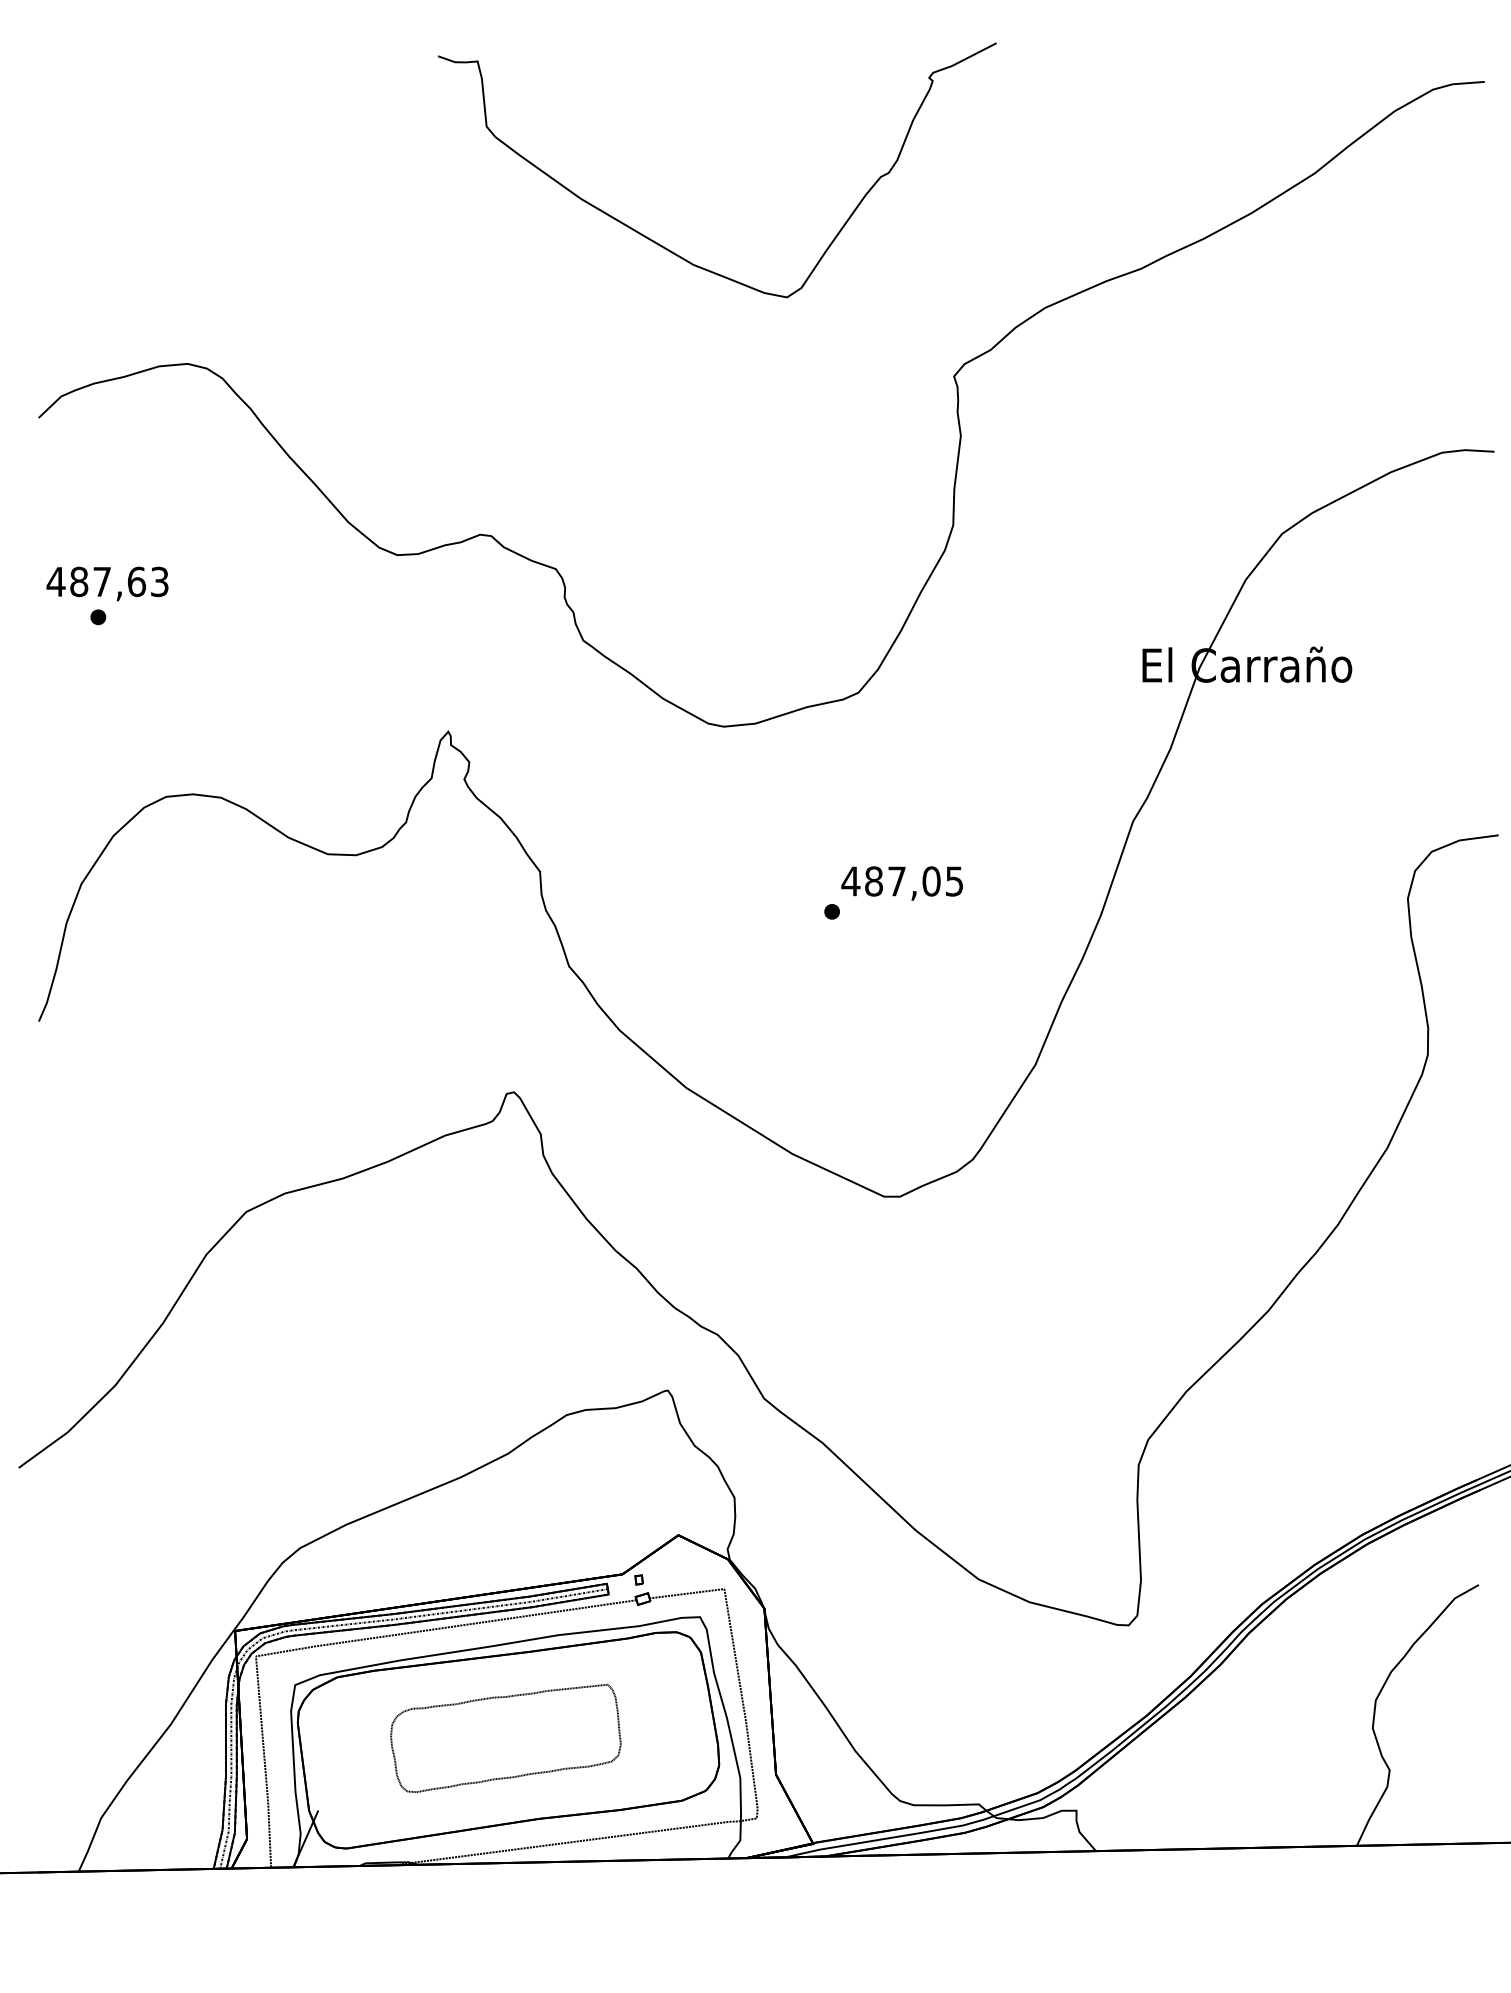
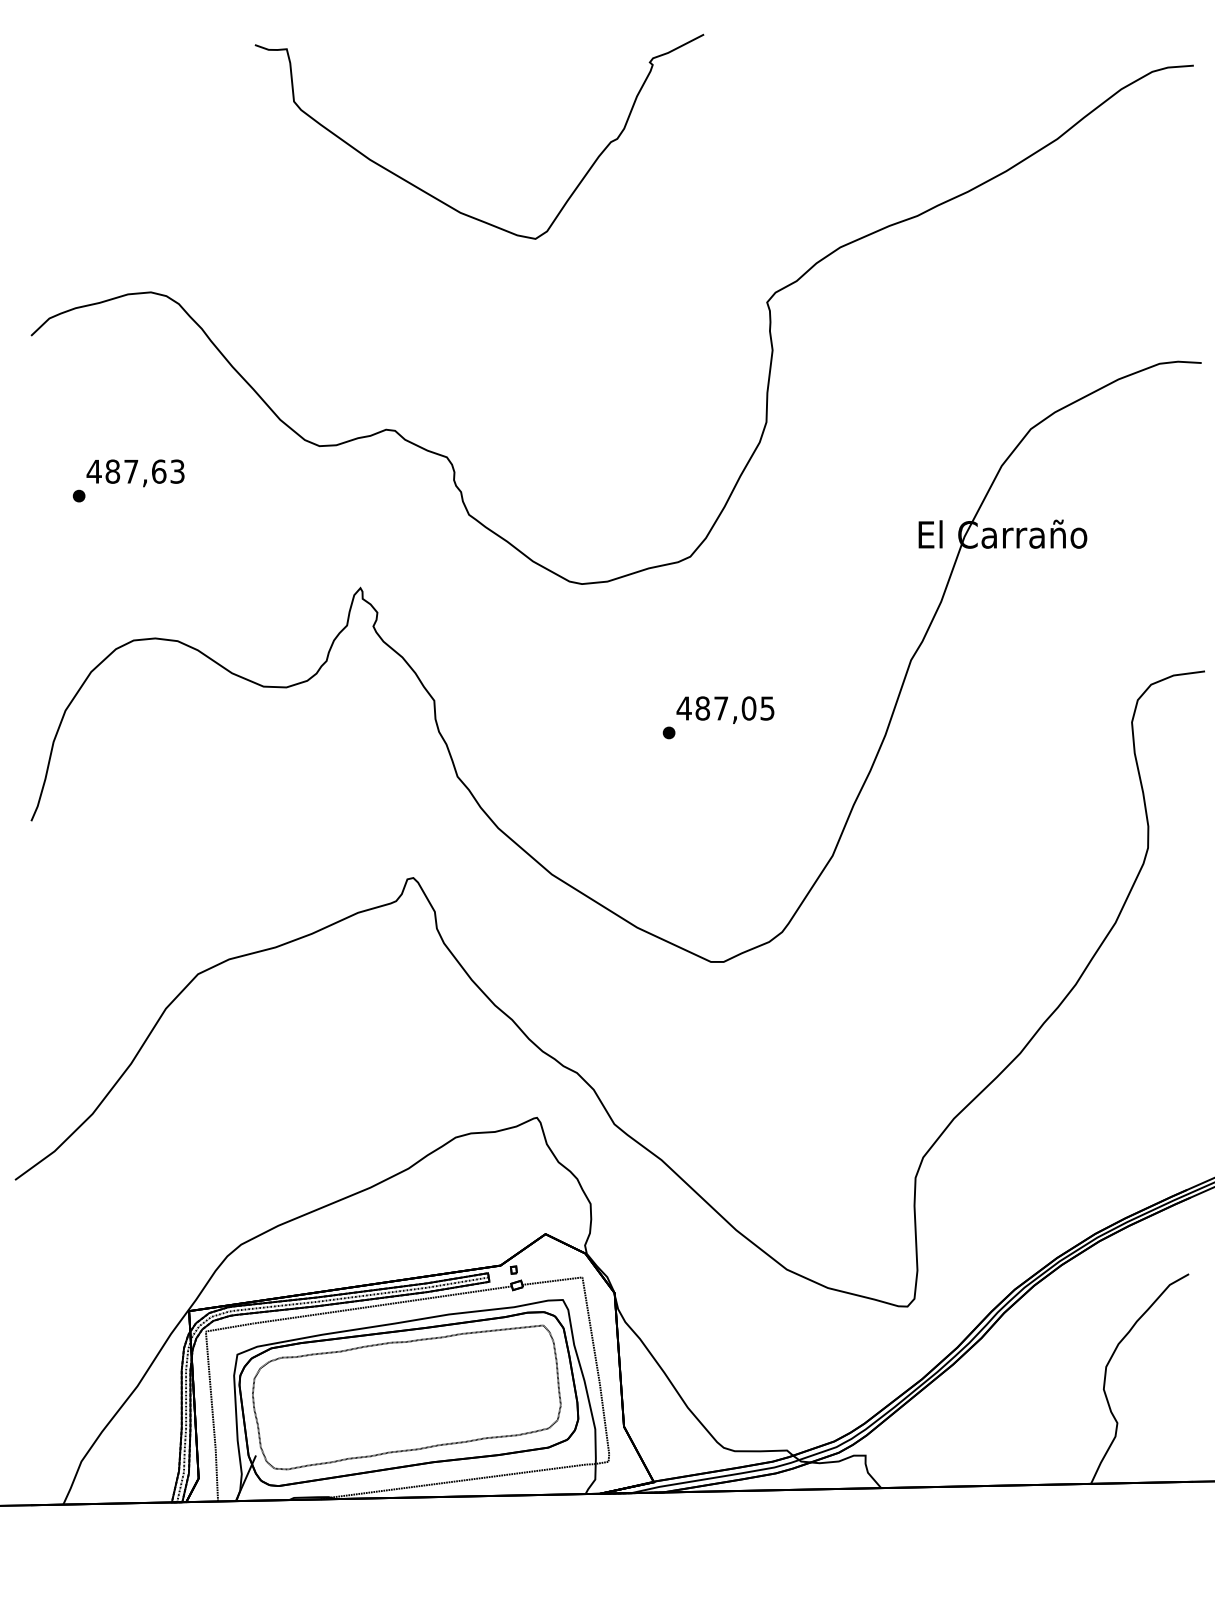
curve: (671, 250) -> (442, 201), moved
text: (107, 583) -> (135, 472), moved
part: (505, 1738) -> (406, 1397), size x1.67

